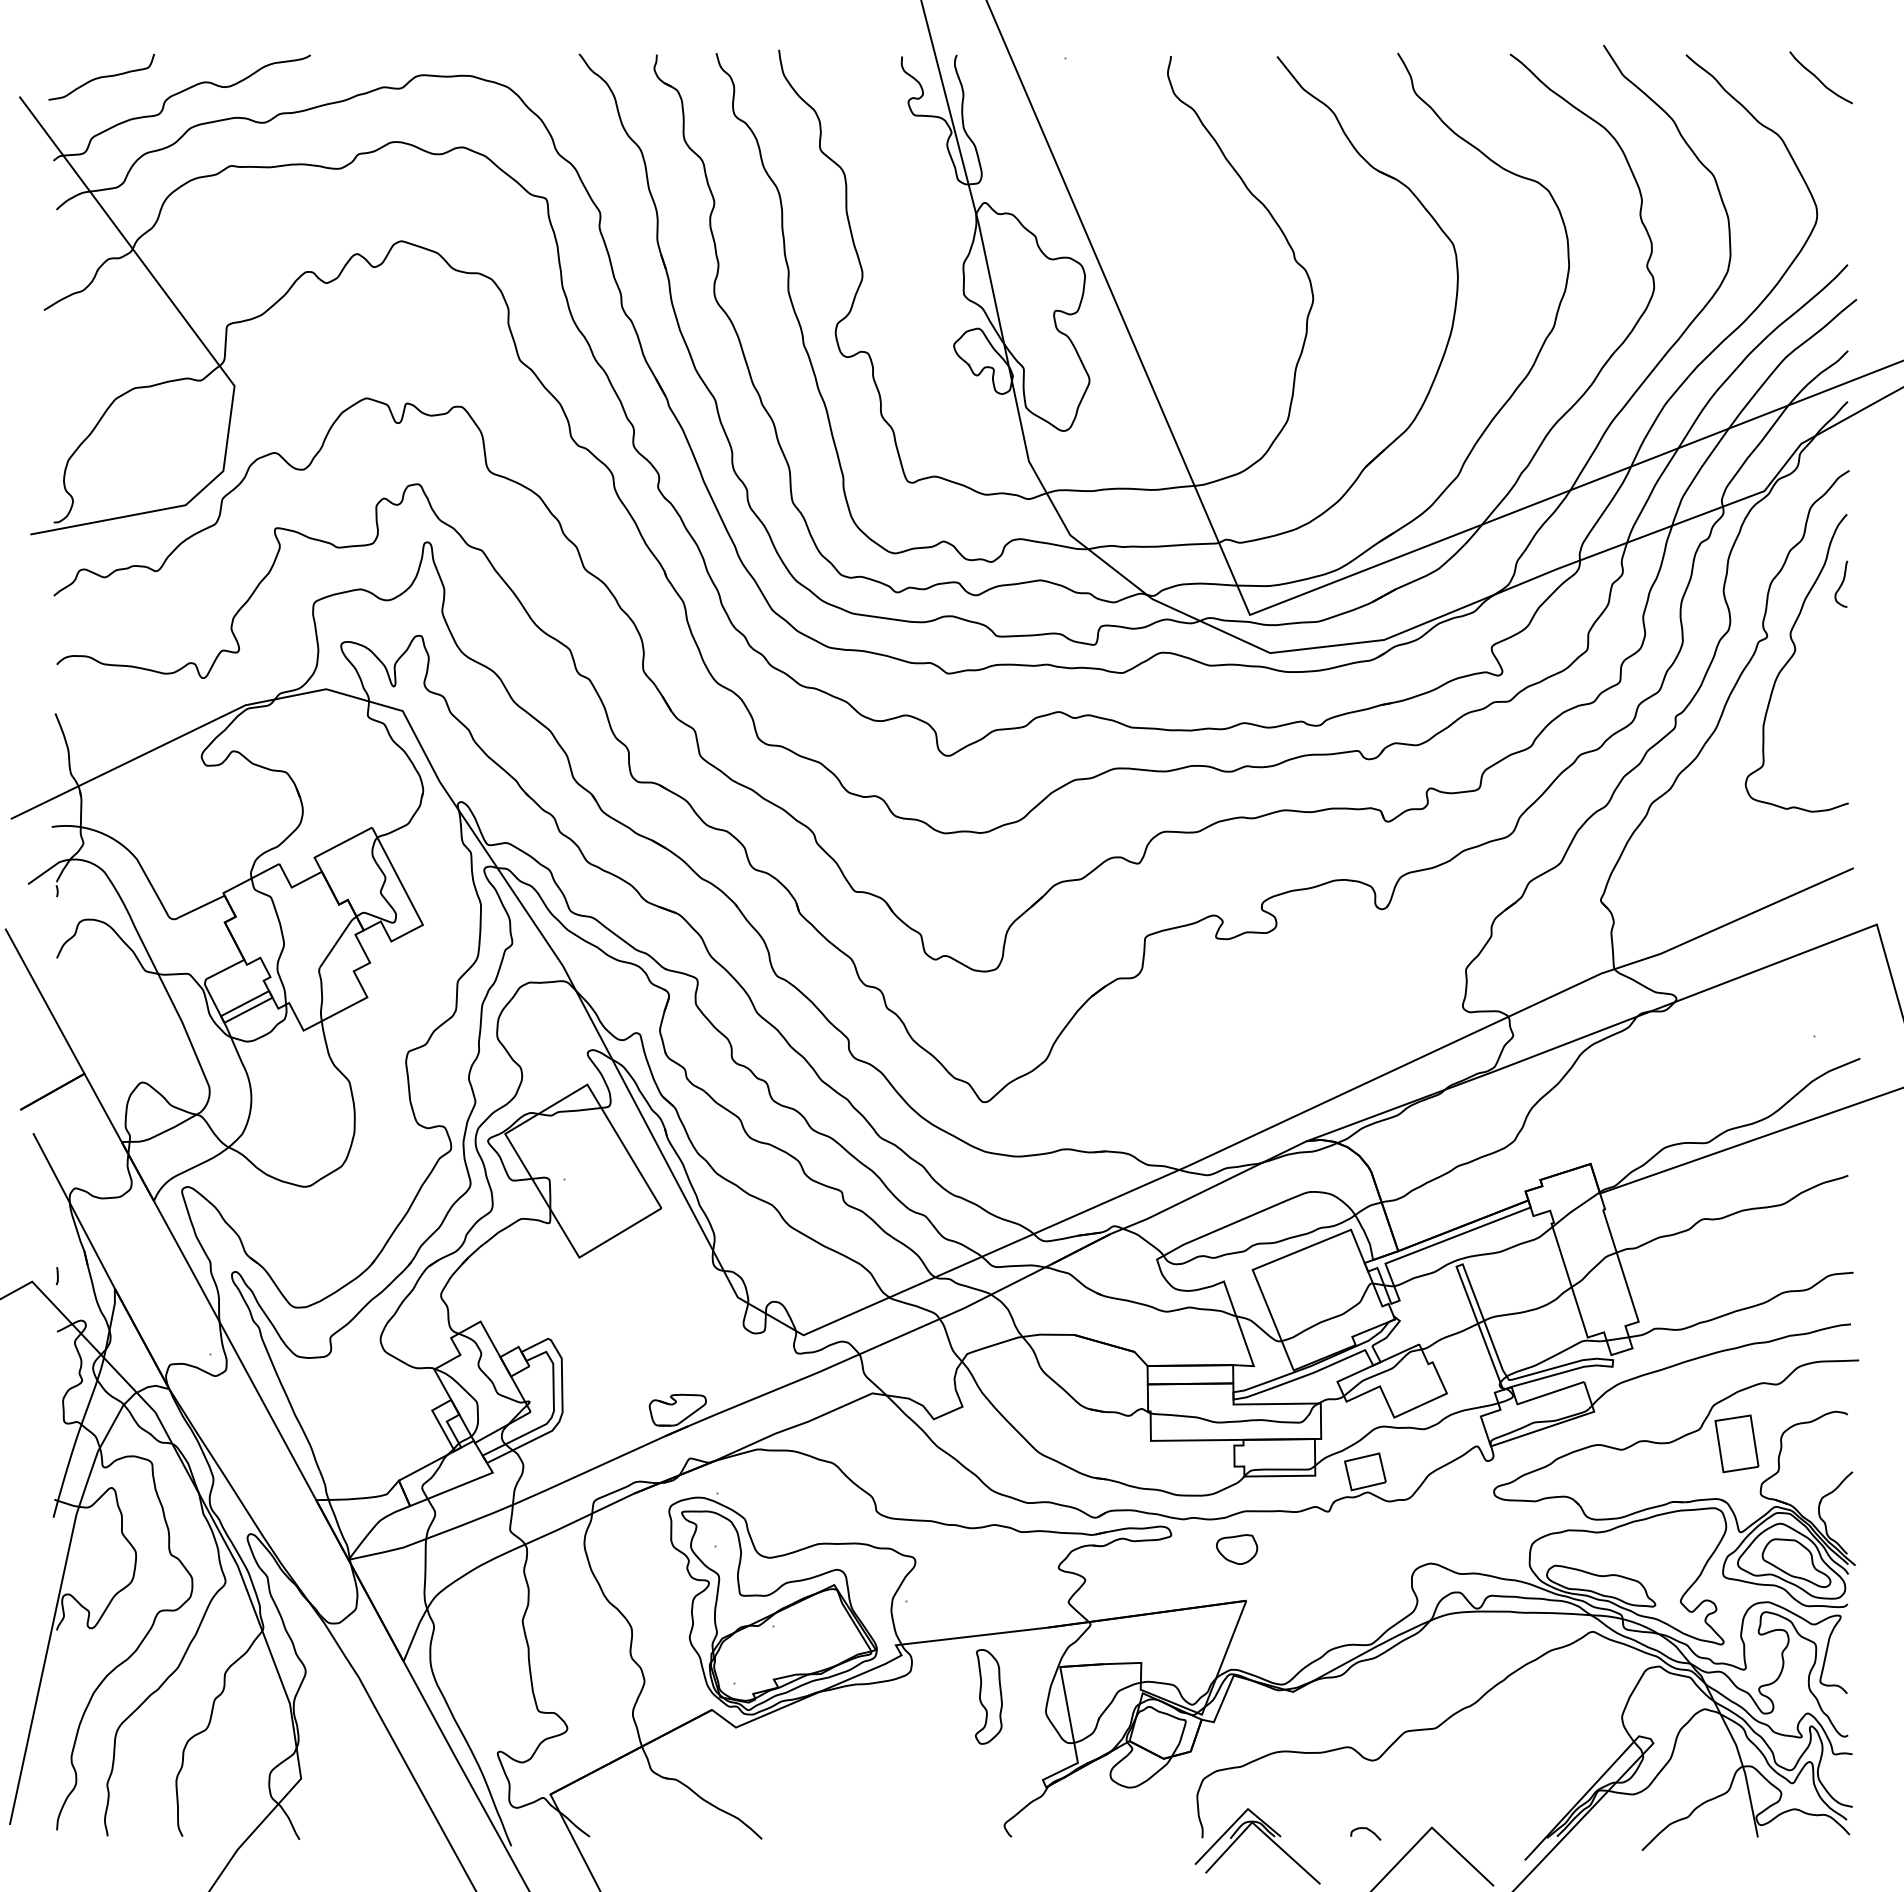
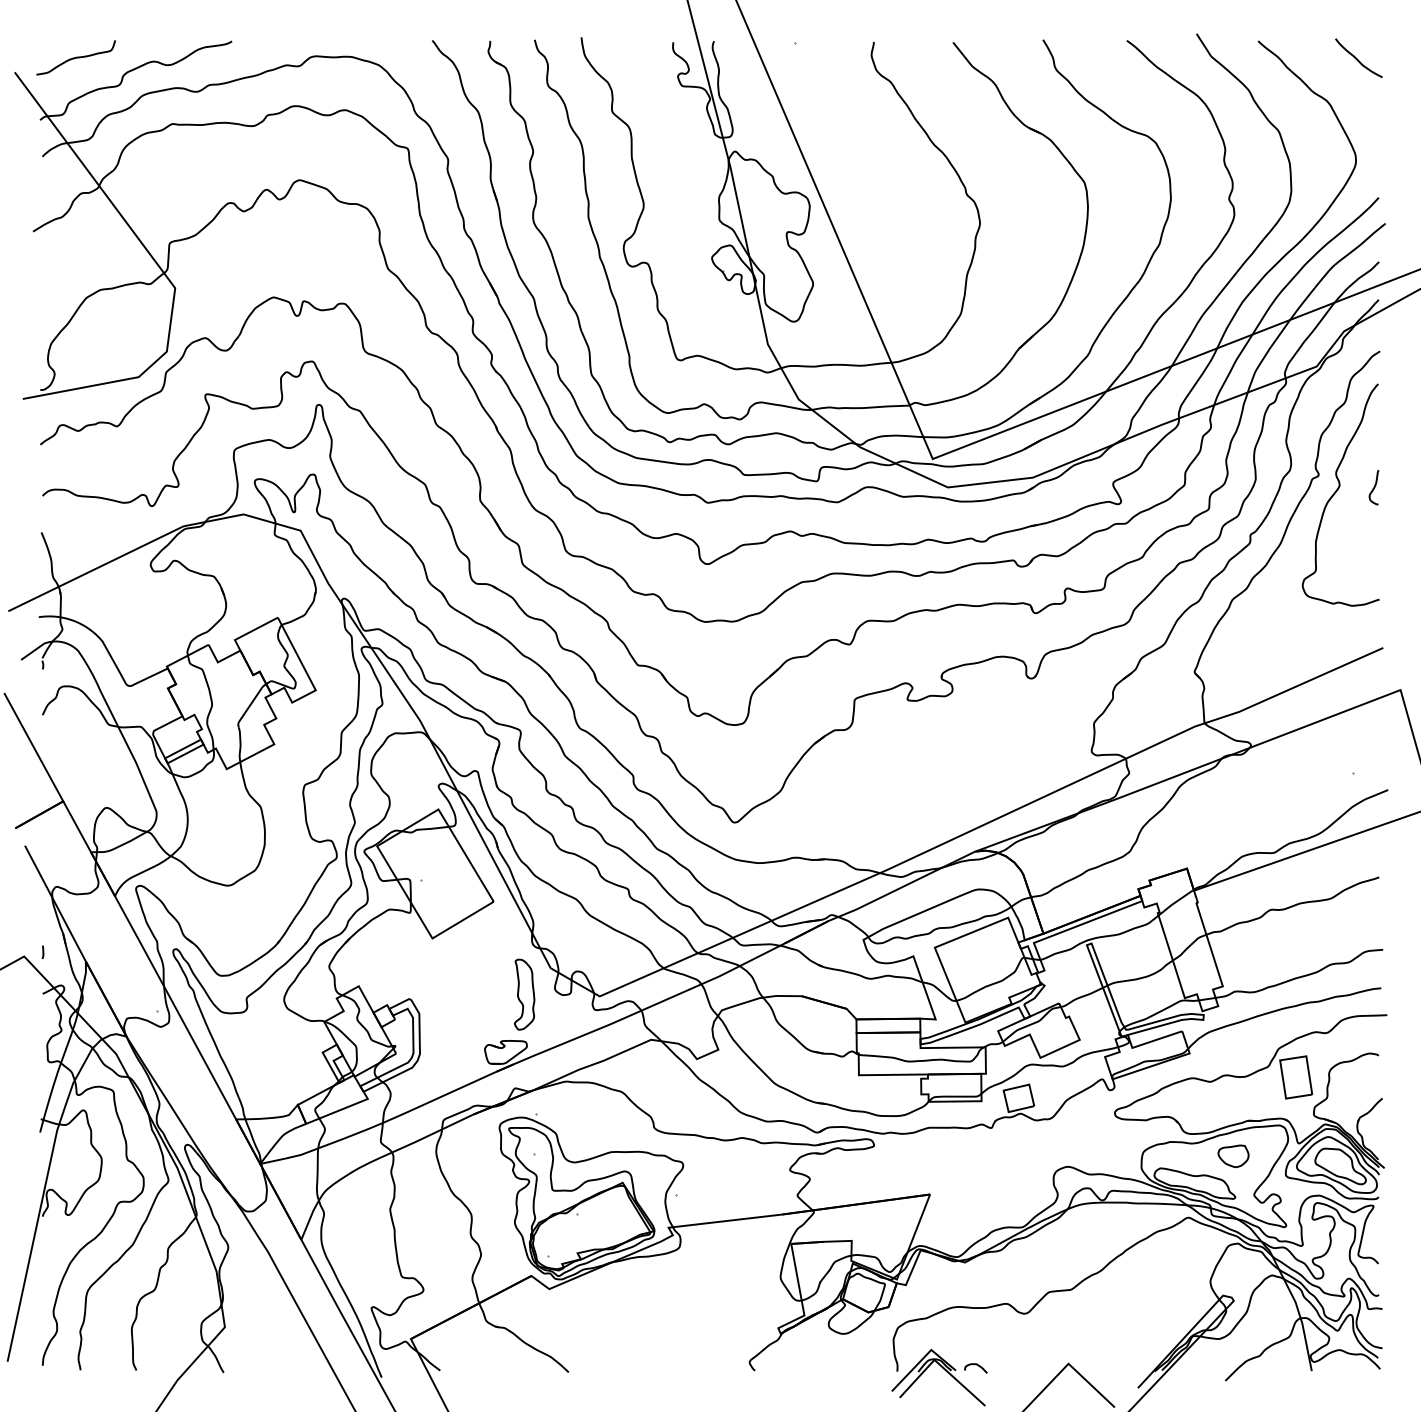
curve: (1841, 583) -> (1374, 487), moved
part: (1237, 1549) -> (1233, 1156), moved
part: (988, 1696) -> (524, 994), moved
curve: (1365, 1829) -> (975, 1365), moved

